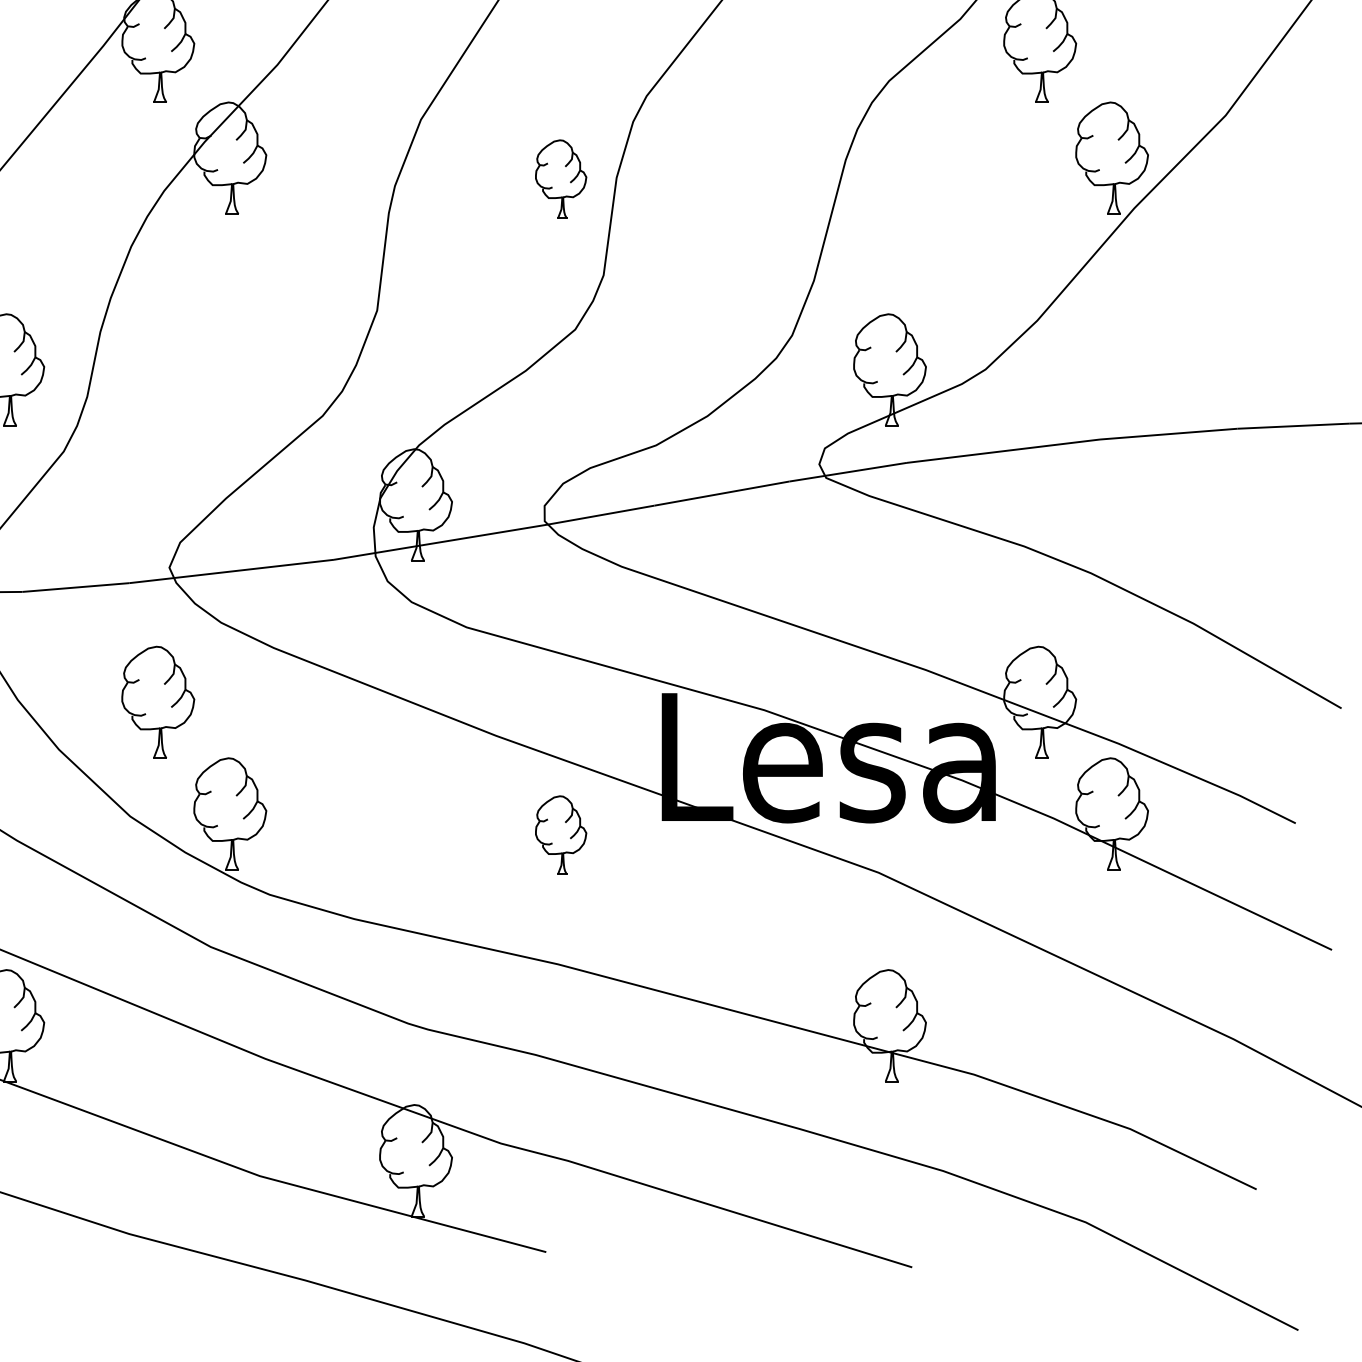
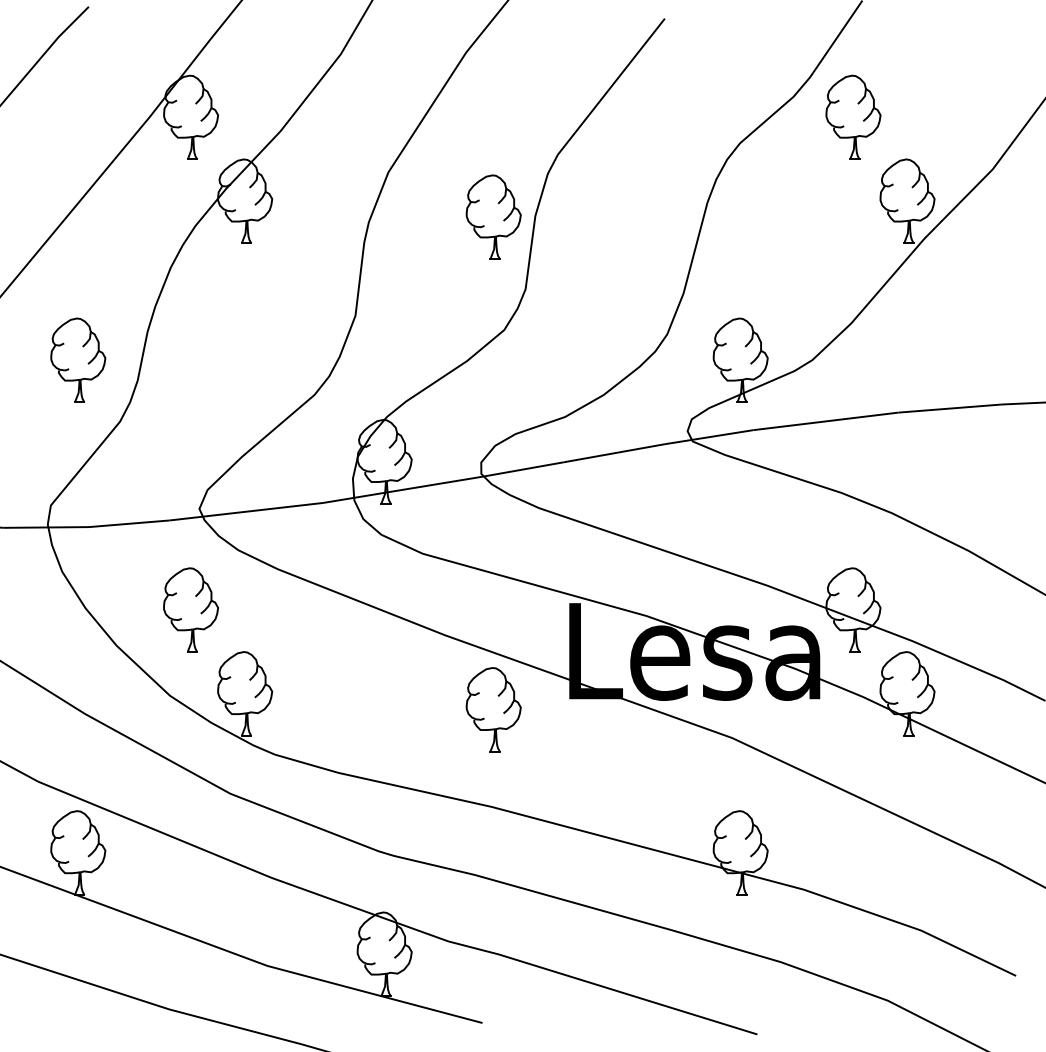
part: (560, 178) -> (493, 216), size x1.43
part: (560, 834) -> (493, 709), size x1.43

